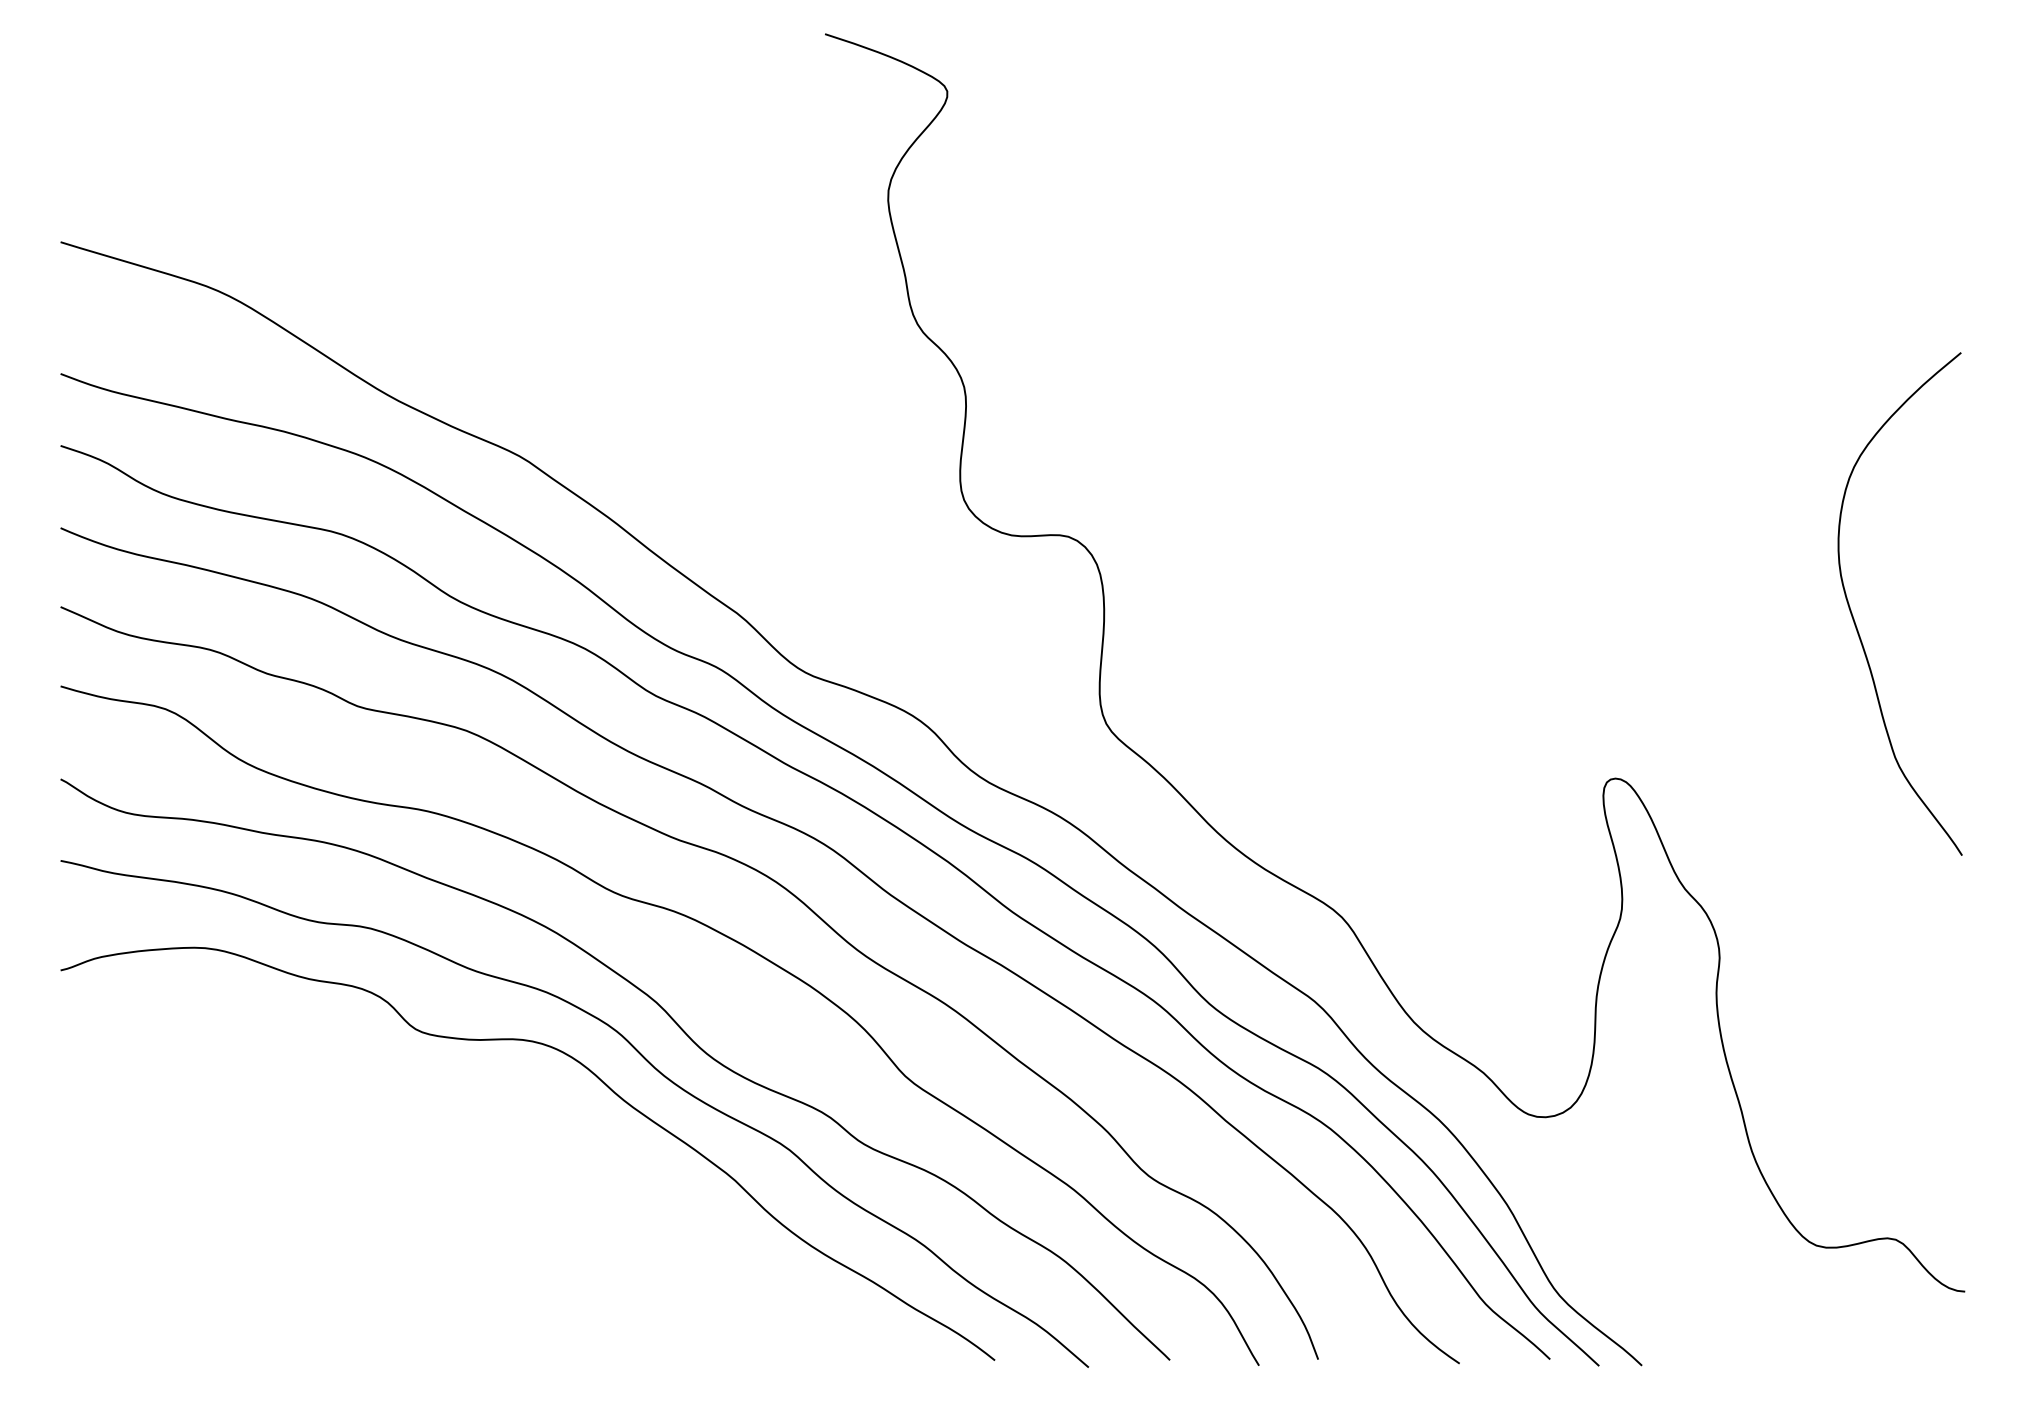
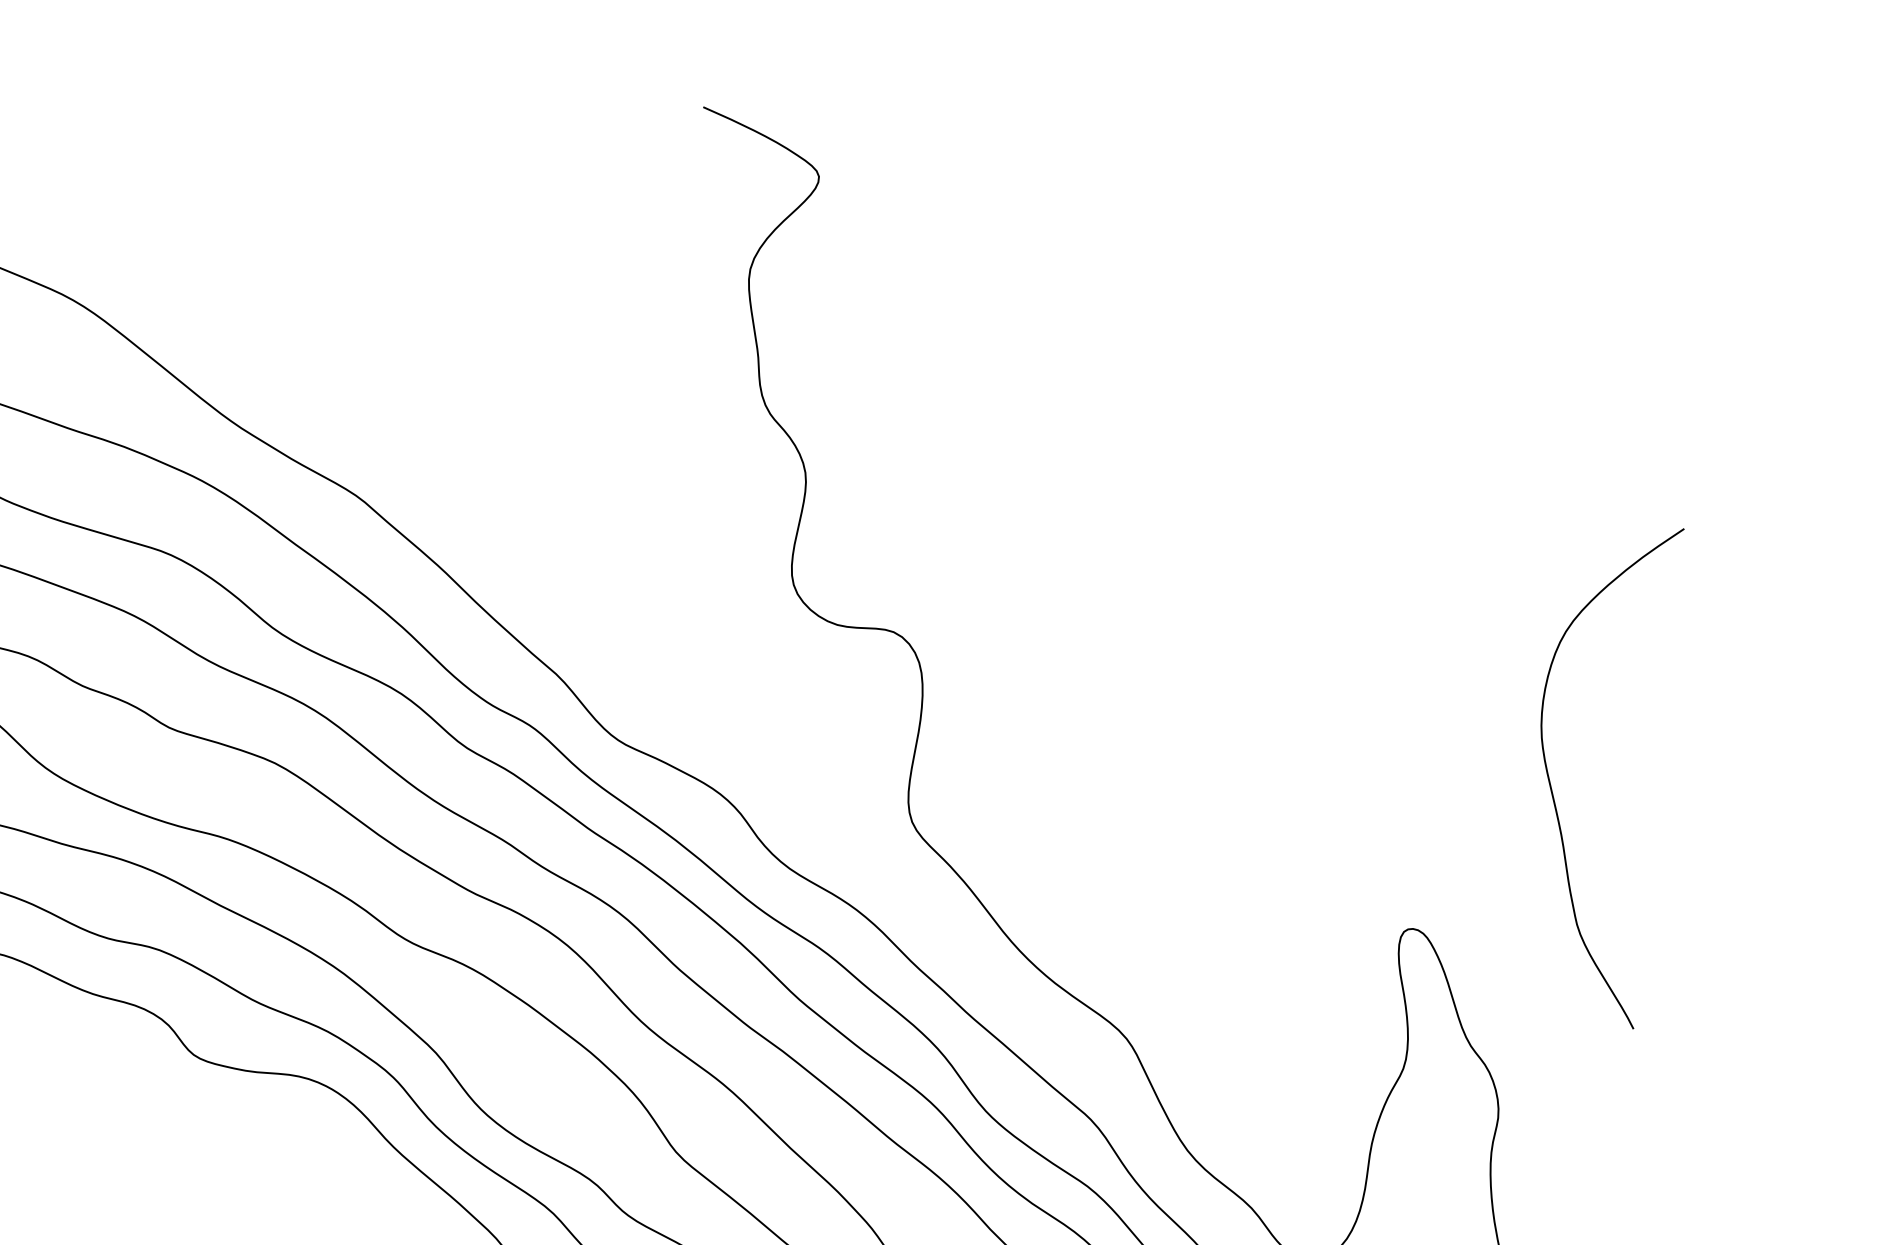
curve: (1854, 618) -> (1550, 782), moved

